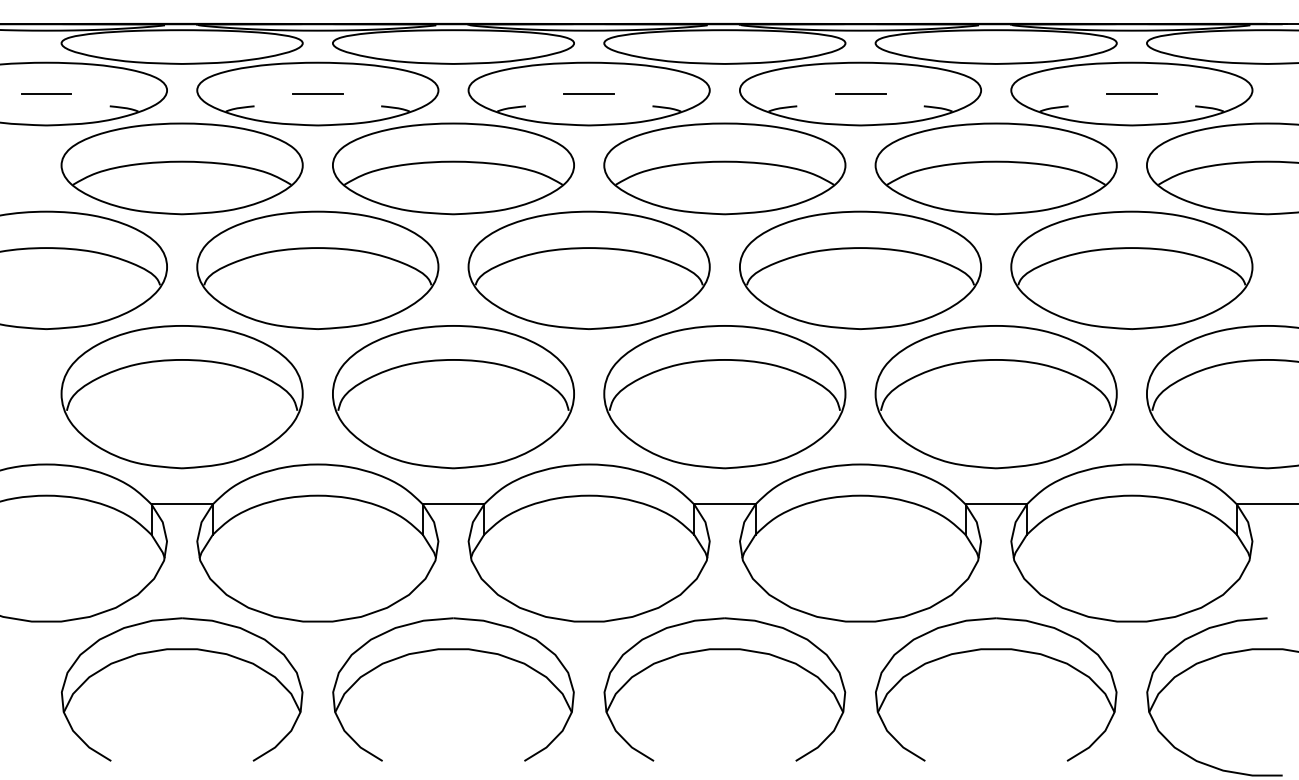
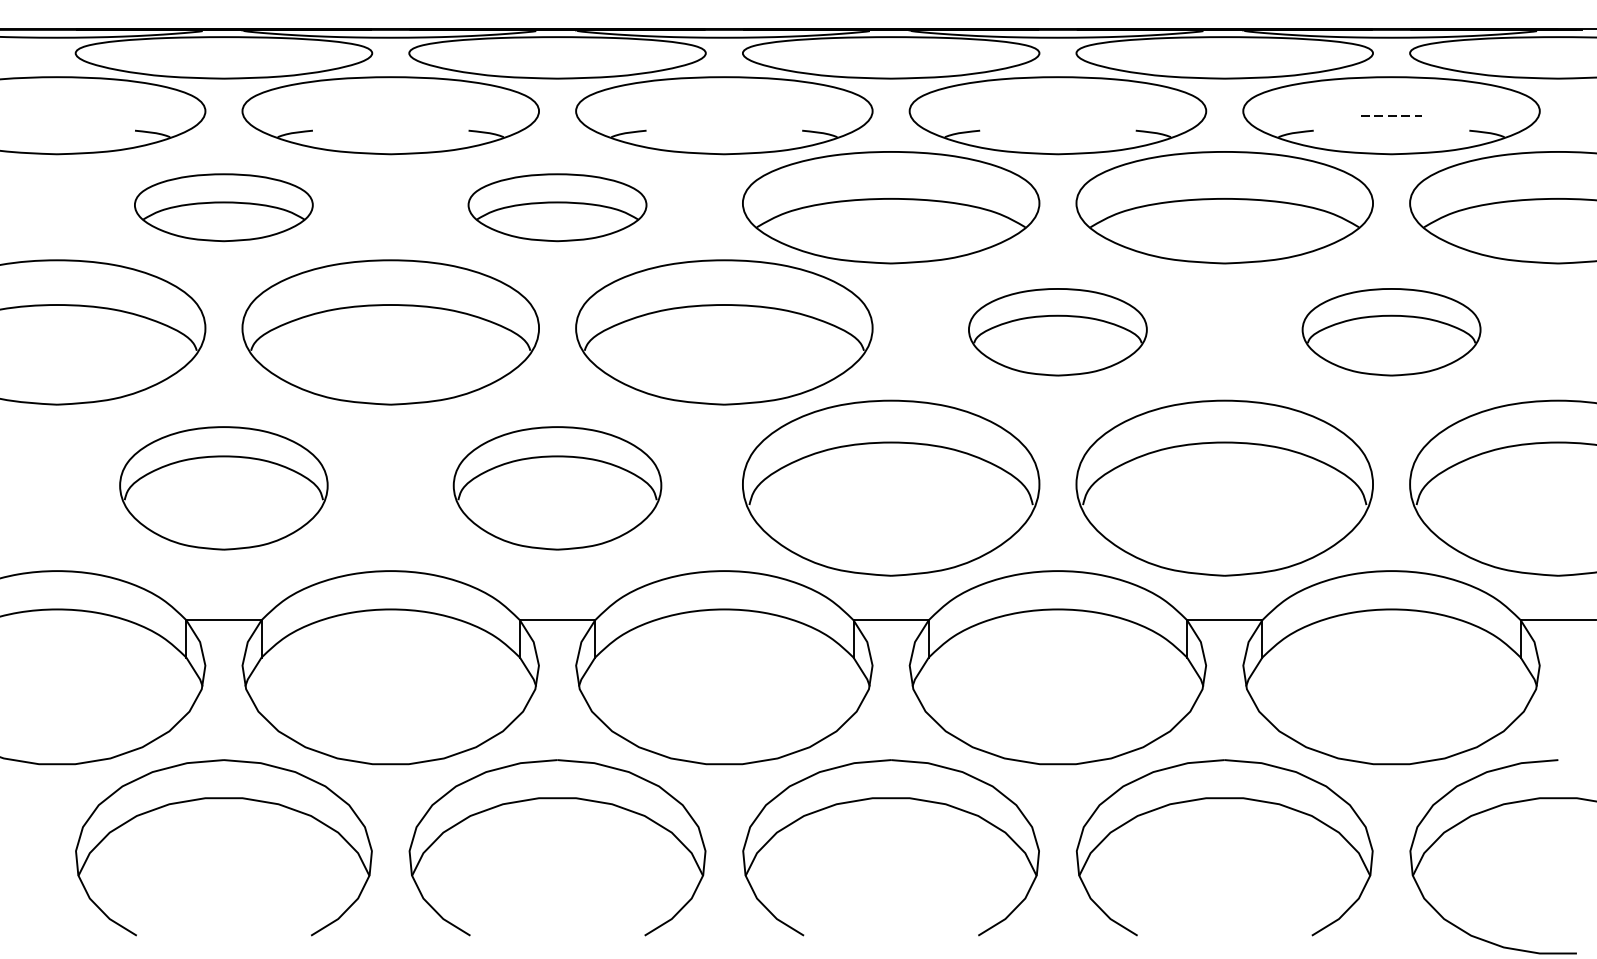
line: (46, 94) -> (57, 116), removed
line: (317, 94) -> (390, 116), removed
line: (589, 94) -> (724, 116), removed
line: (860, 94) -> (1057, 116), removed
line: (1131, 94) -> (1391, 116), solid -> dashed
part: (181, 168) -> (223, 207), size x0.6
part: (453, 168) -> (557, 207), size x0.6
part: (860, 269) -> (1057, 331), size x0.6
part: (1131, 269) -> (1391, 331), size x0.6
part: (181, 397) -> (223, 488), size x0.7
part: (453, 397) -> (557, 488), size x0.7

